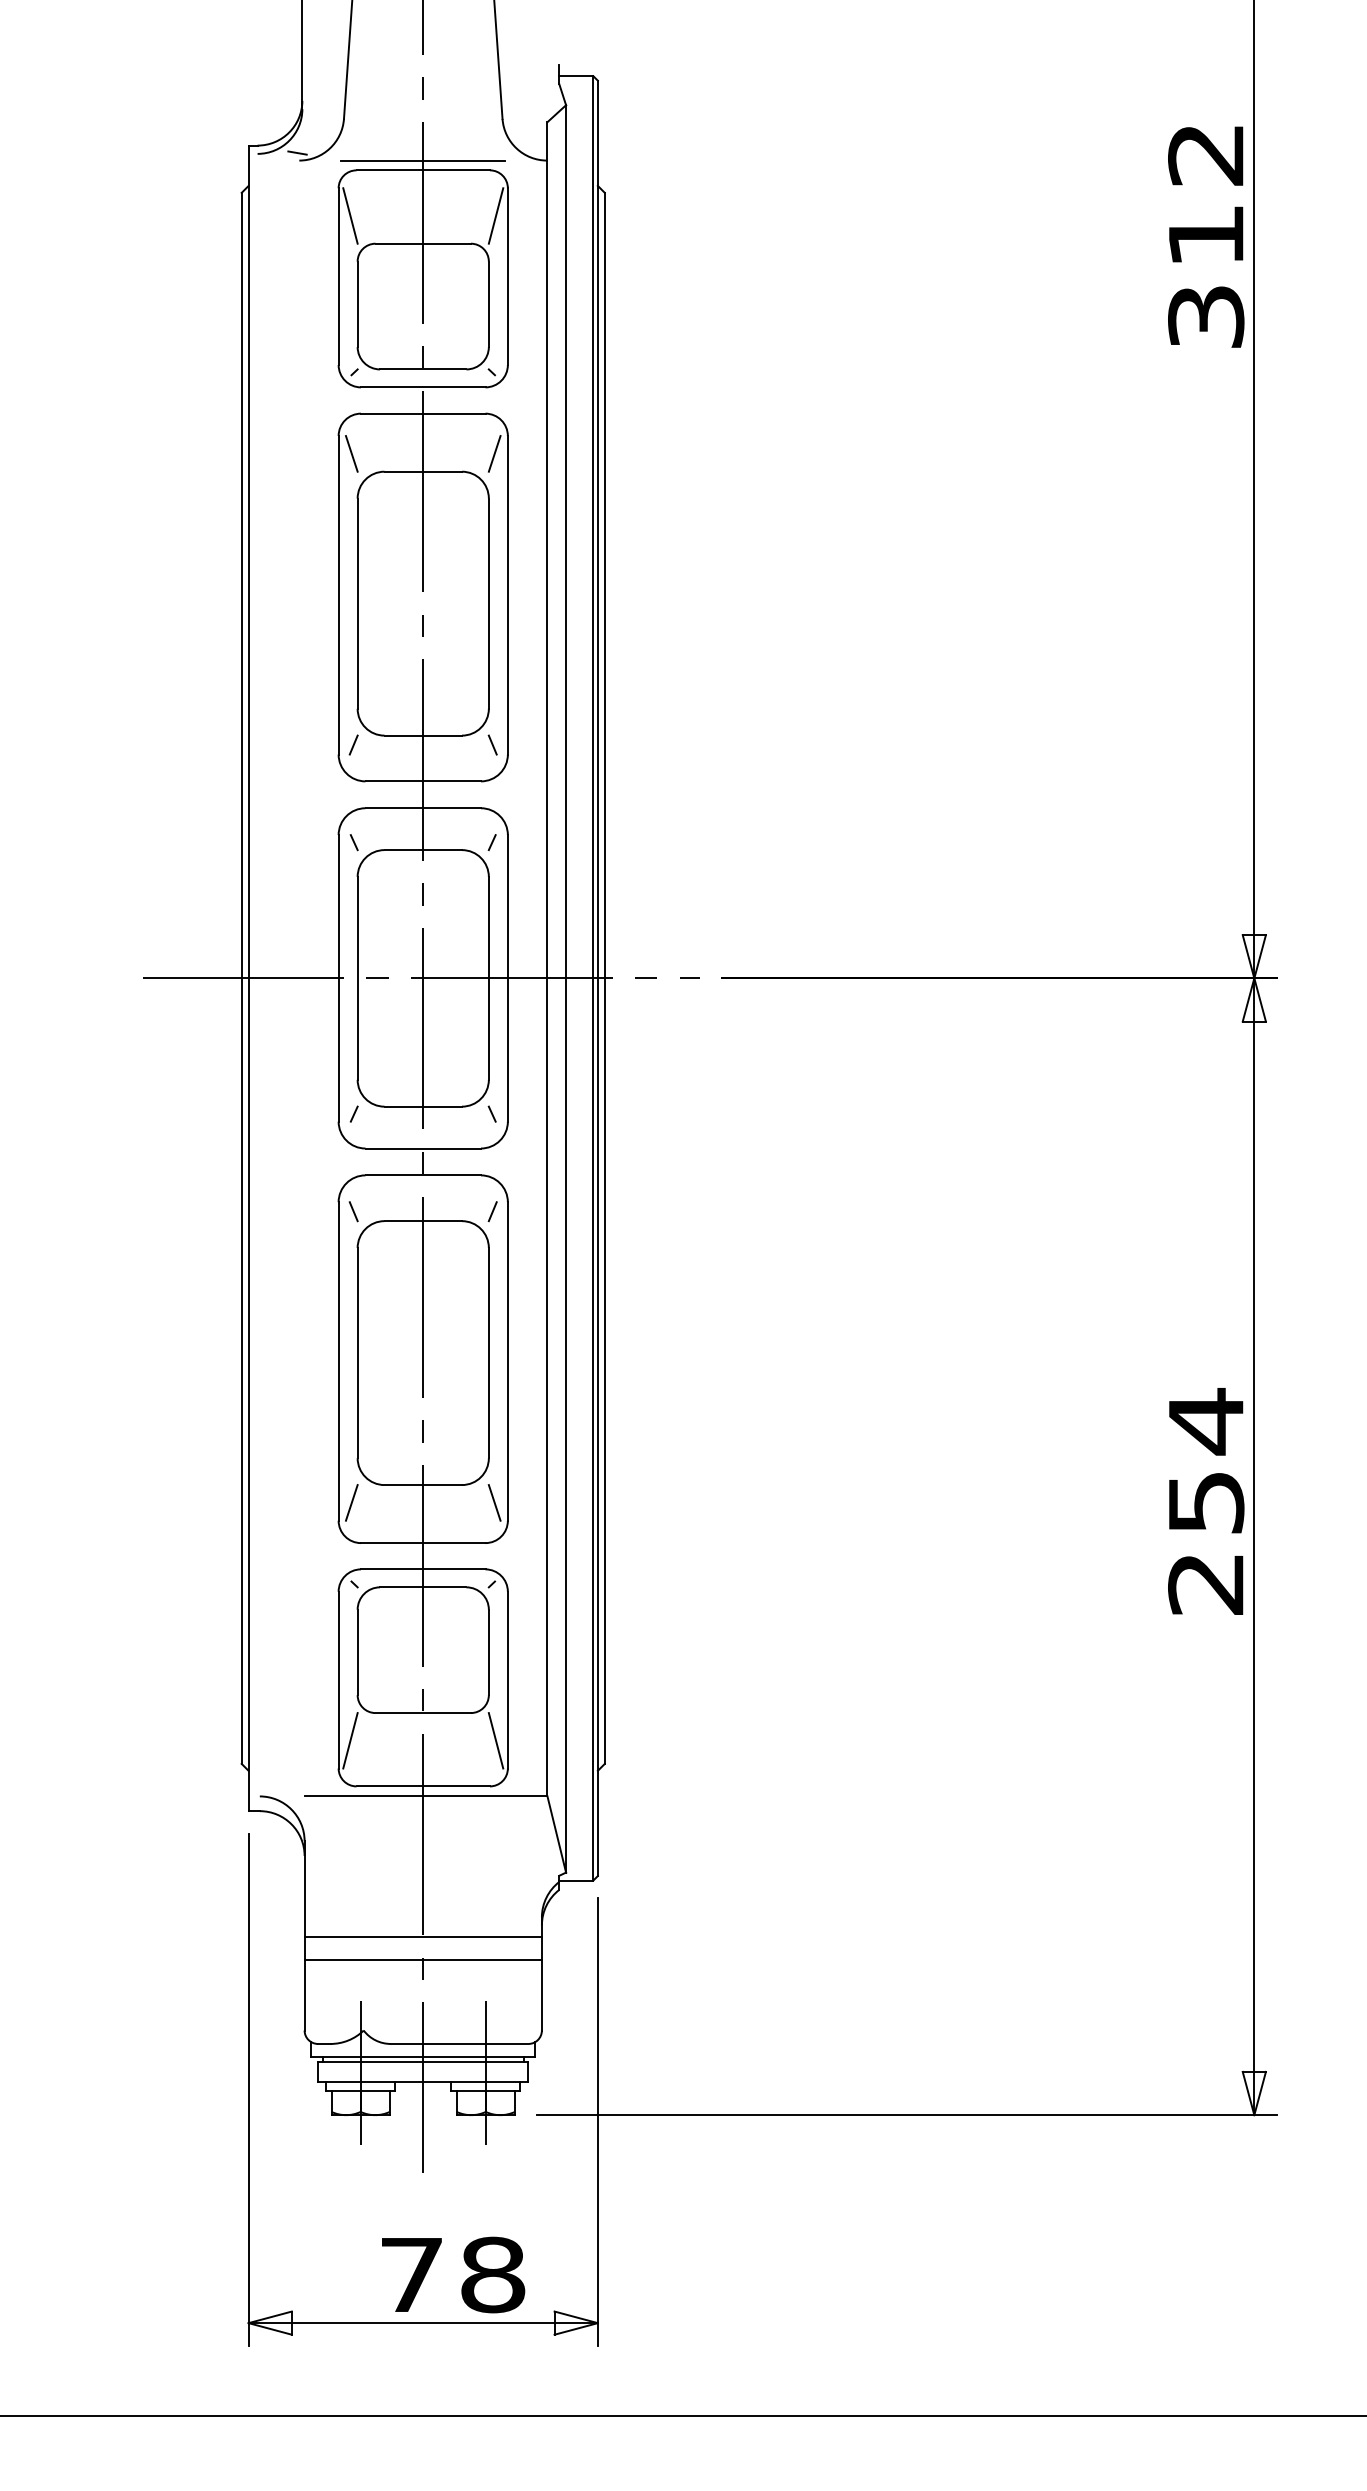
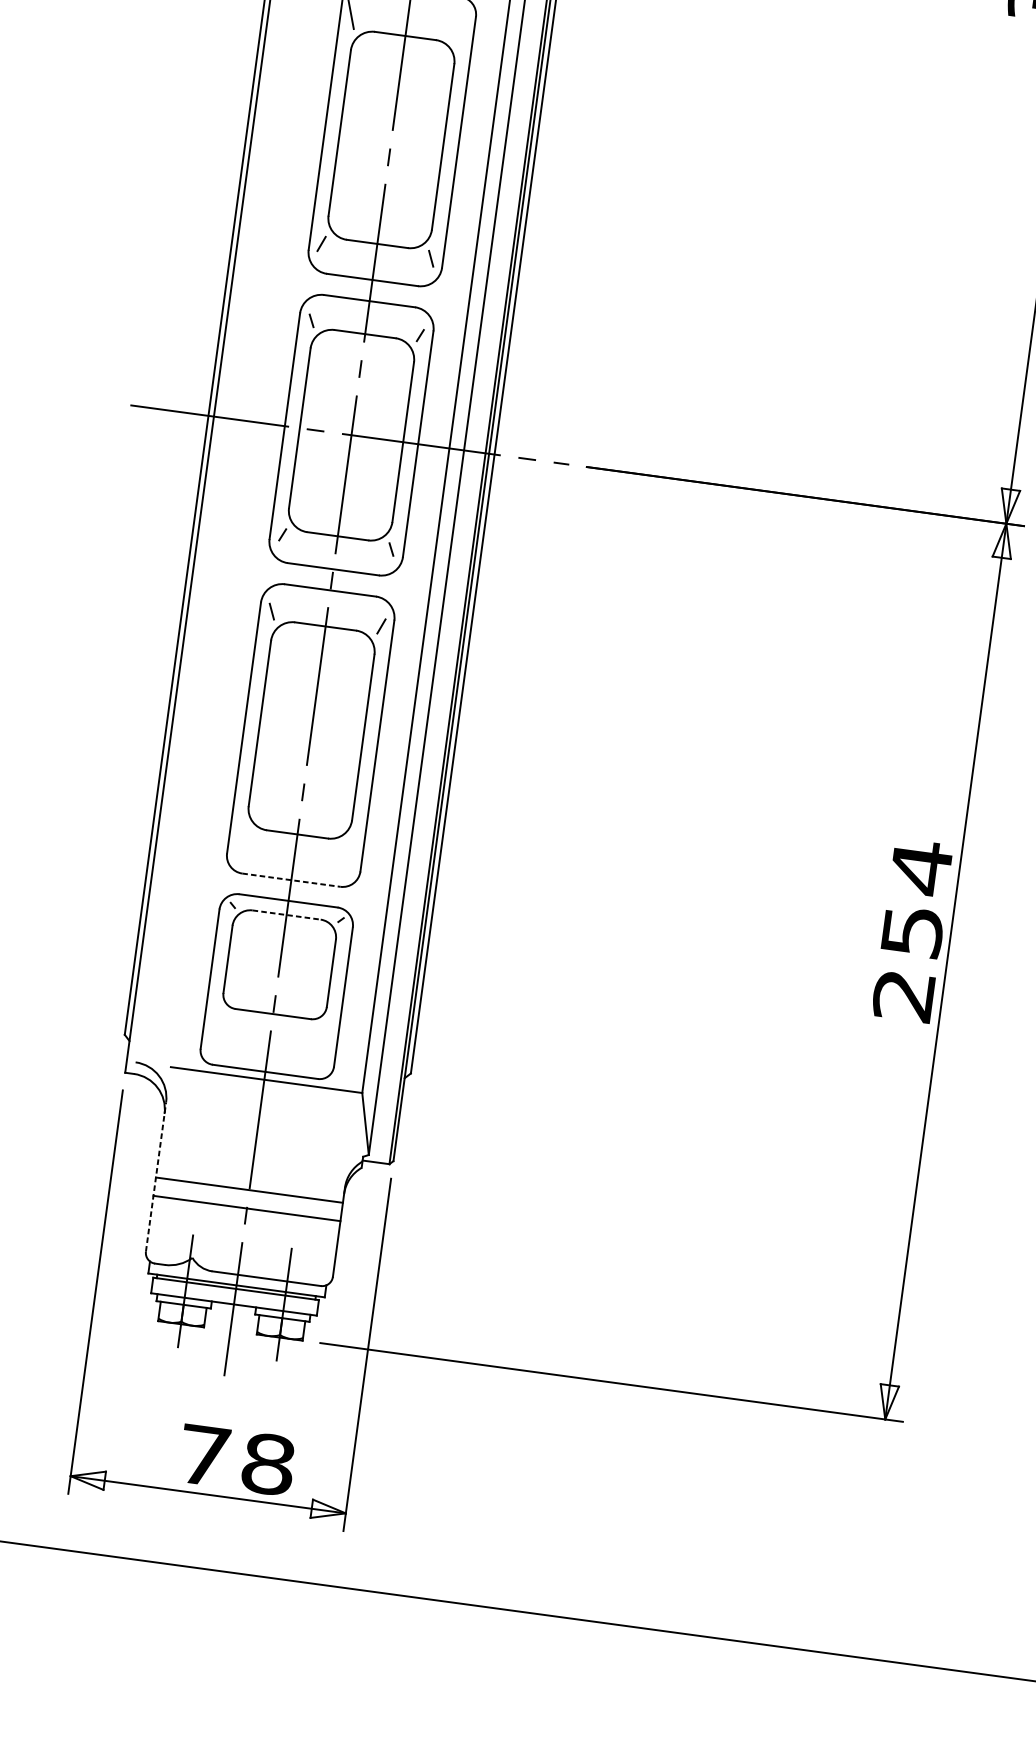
line: (494, 453) -> (463, 29), removed
line: (351, 1502) -> (239, 840), removed
line: (494, 1502) -> (351, 855), removed
line: (423, 1543) -> (291, 880), solid -> dashed
line: (423, 1587) -> (286, 915), solid -> dashed
line: (350, 1740) -> (213, 1027), removed
line: (495, 1740) -> (327, 1043), removed
line: (304, 1935) -> (155, 1176), solid -> dashed

